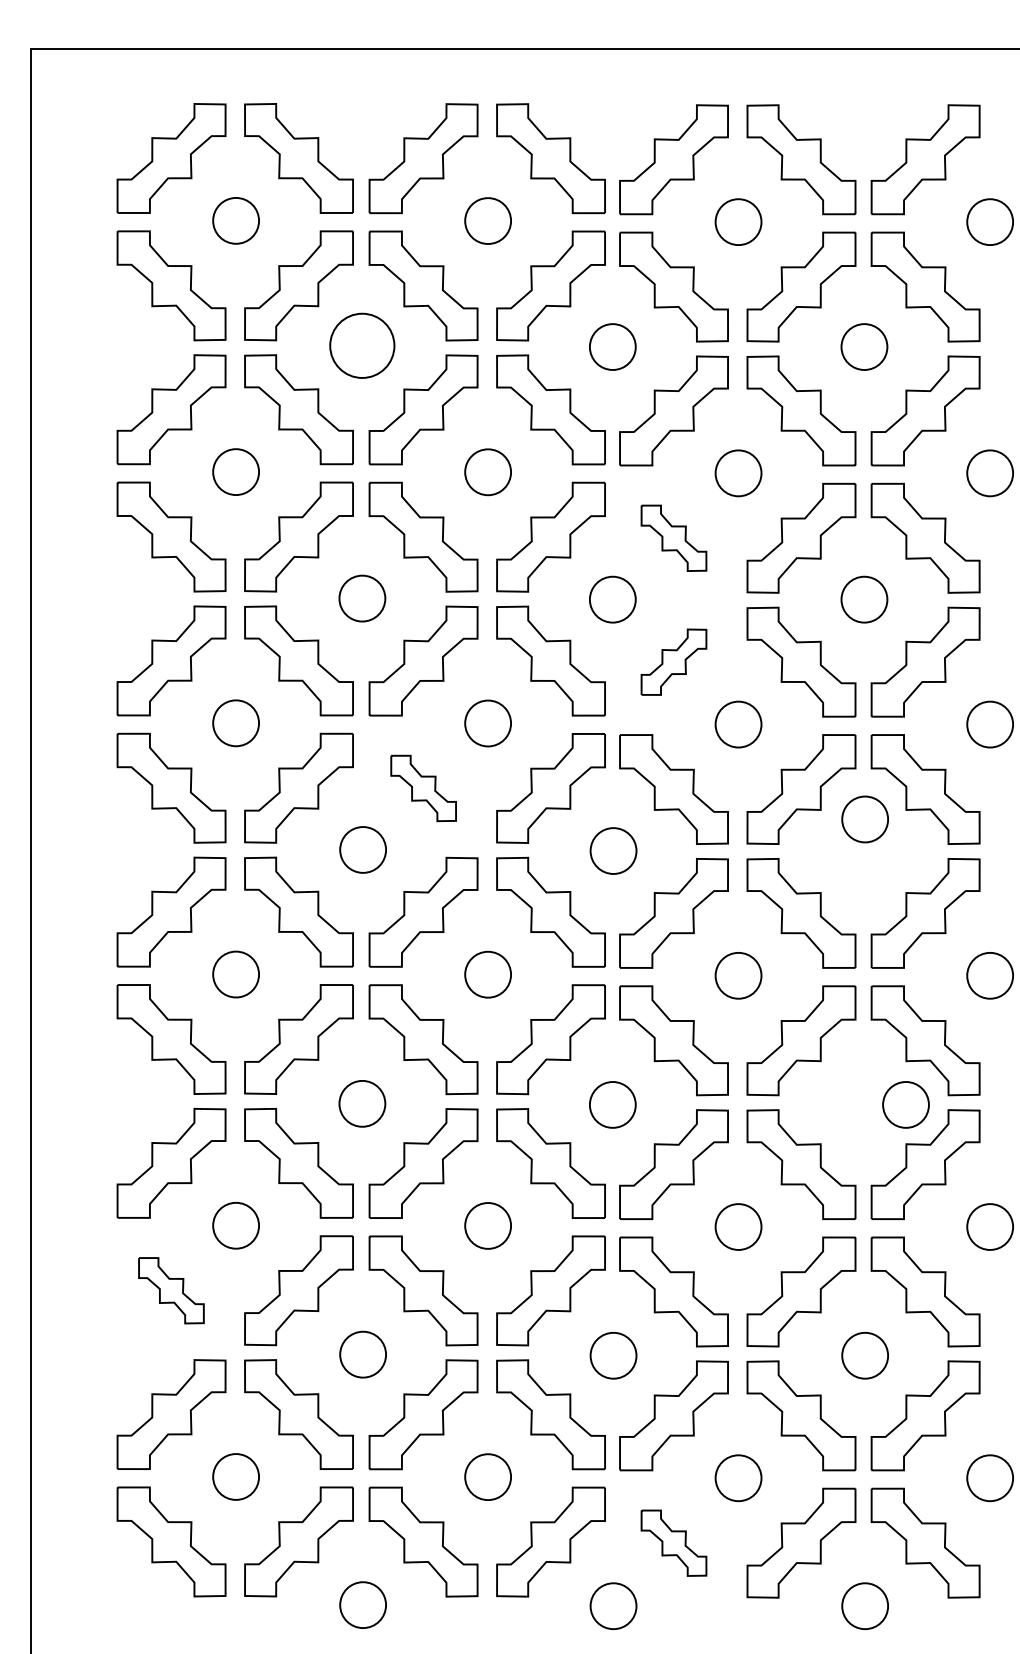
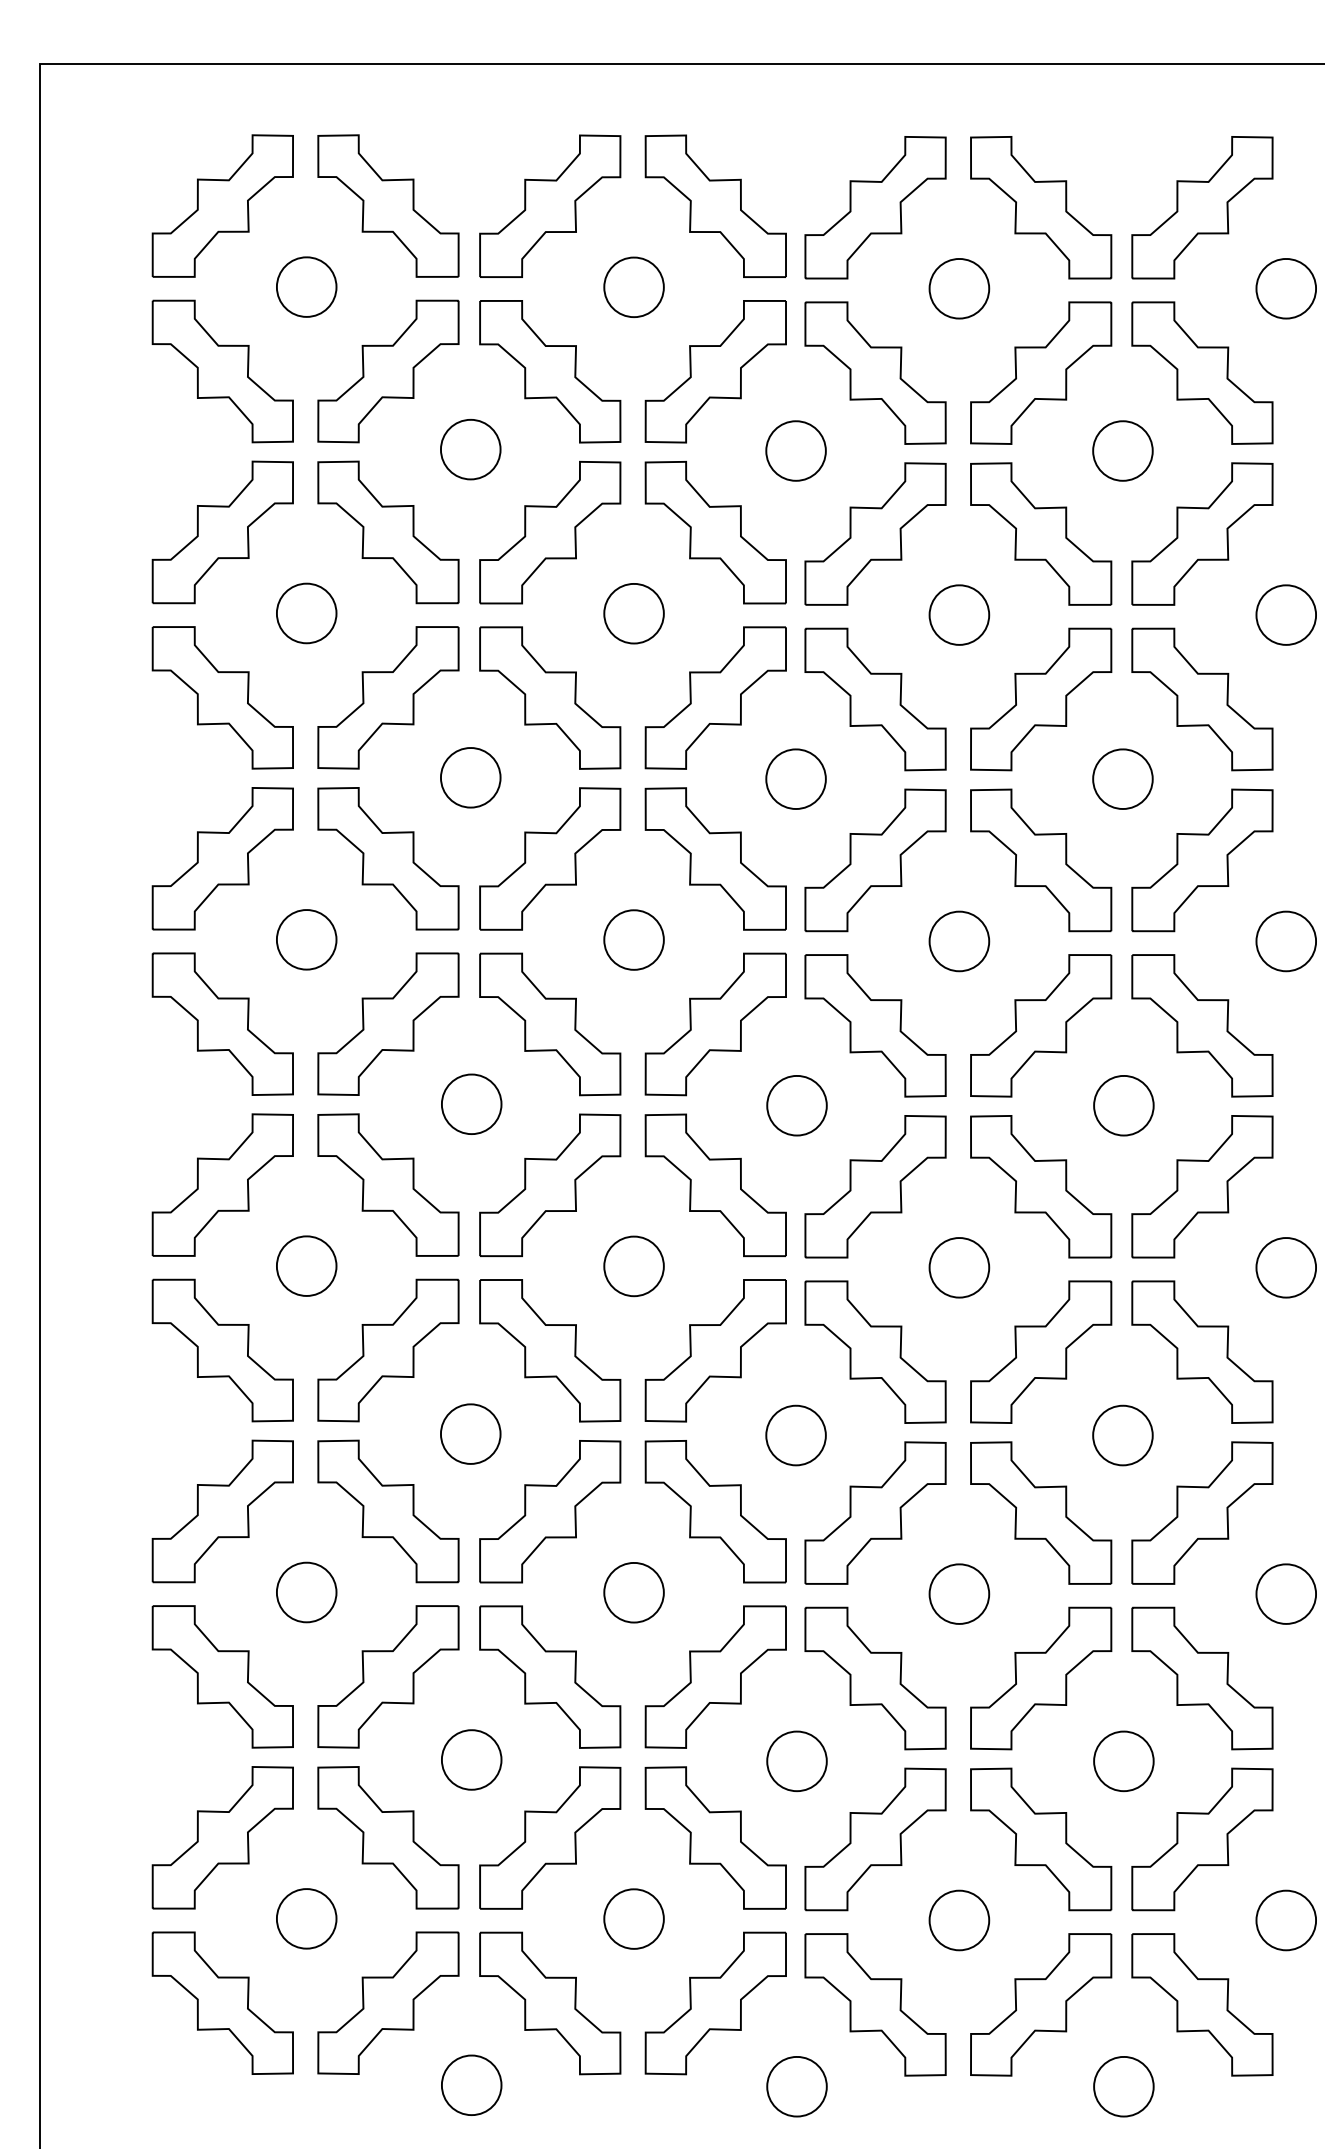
part: (362, 345) -> (470, 449), size x0.71
part: (673, 538) -> (875, 699), size x1.67
part: (673, 662) -> (875, 860), size x1.67
part: (423, 788) -> (550, 1024), size x1.67
part: (864, 819) -> (1123, 1105), moved
part: (905, 1104) -> (1122, 1435), moved
part: (171, 1290) -> (222, 1676), size x1.67
part: (673, 1542) -> (875, 2004), size x1.67

